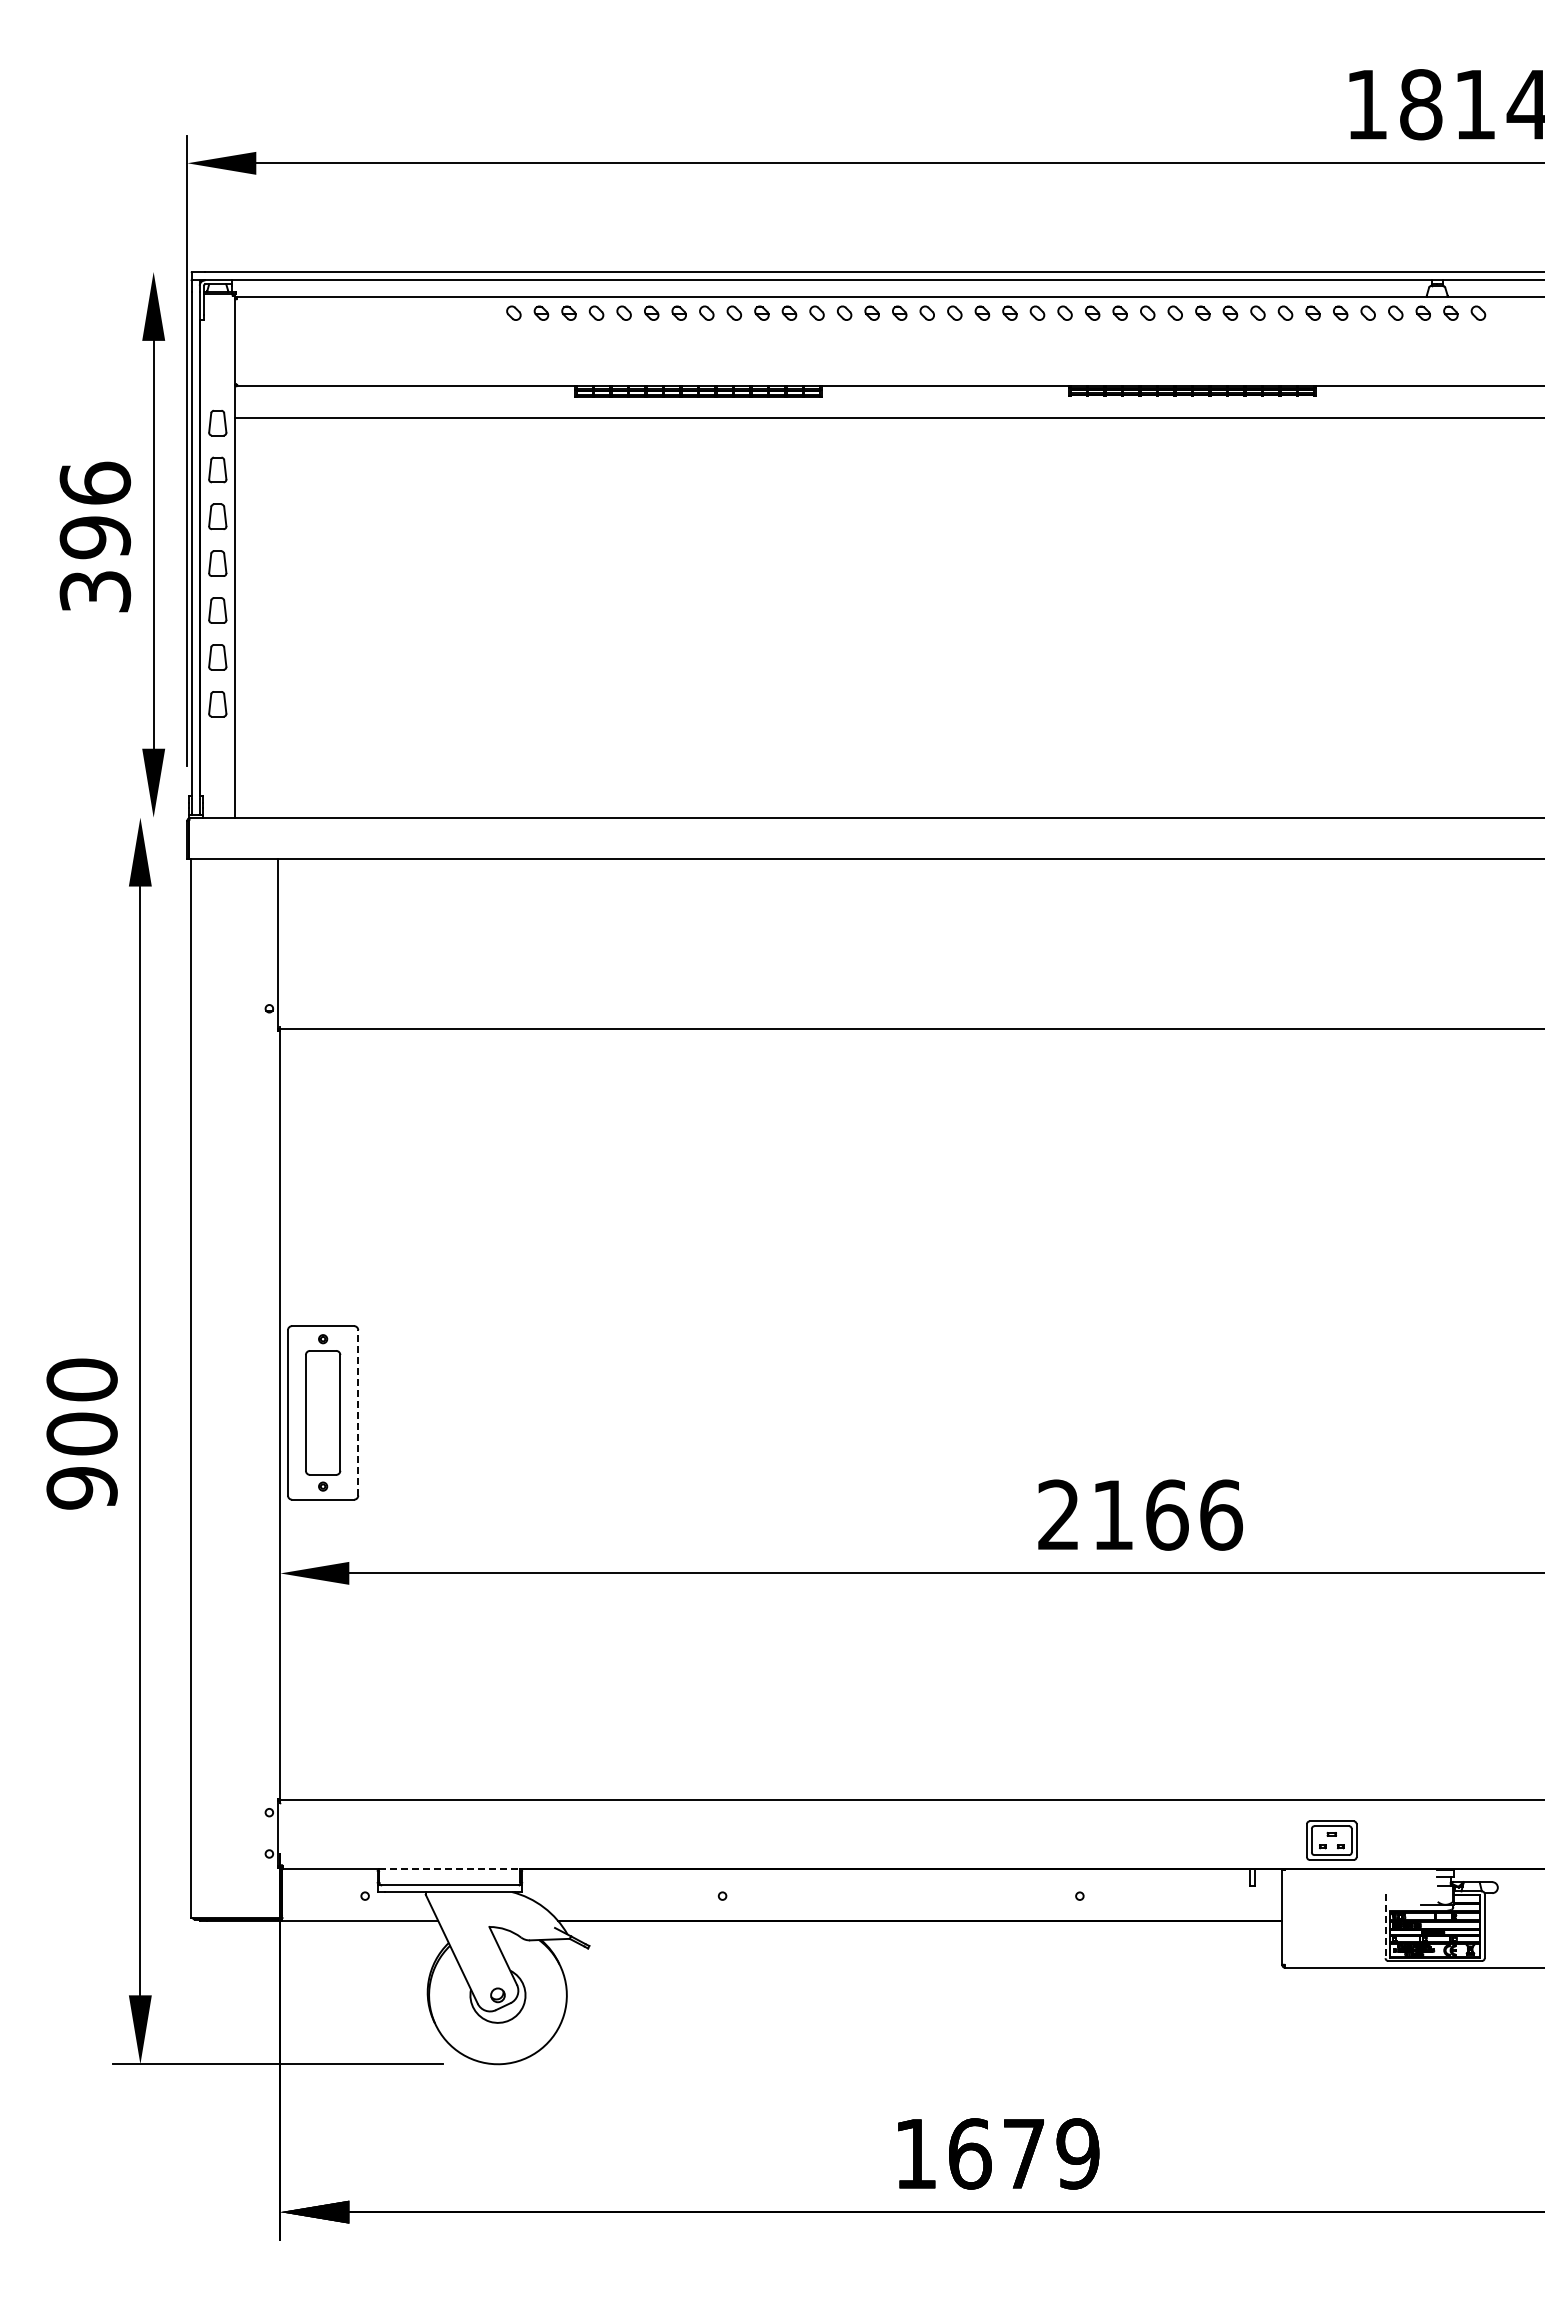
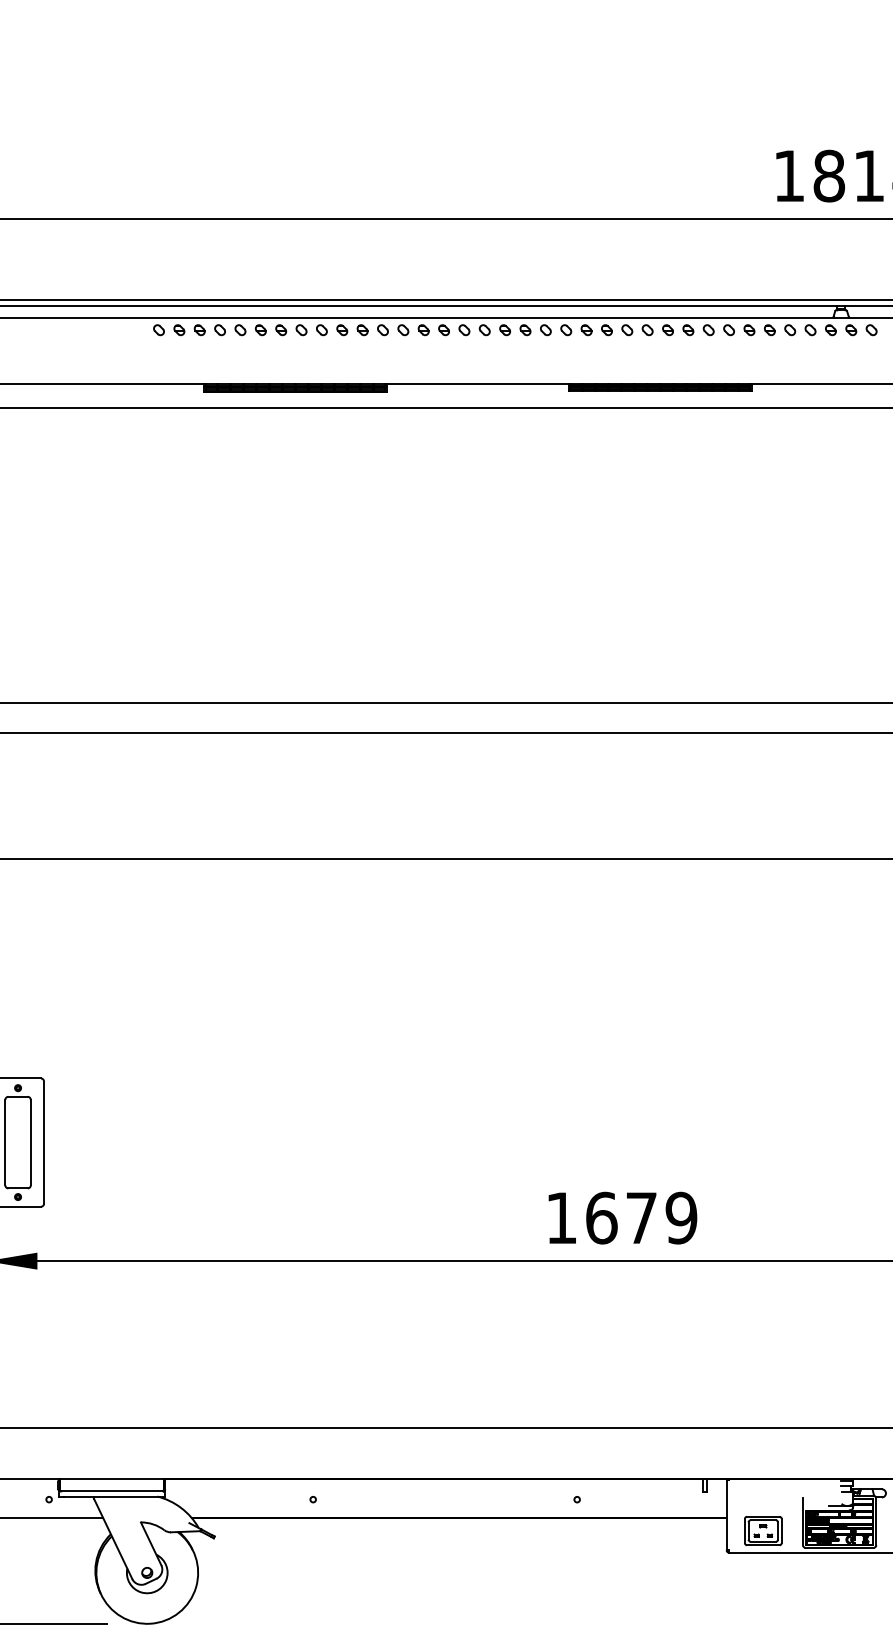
line: (358, 1412) -> (44, 1142), dashed -> solid
text: (1140, 1514) -> (621, 1217), 2166 -> 1679
part: (1331, 1840) -> (763, 1530), moved
line: (450, 1868) -> (112, 1479), dashed -> solid
line: (1385, 1926) -> (802, 1522), dashed -> solid

